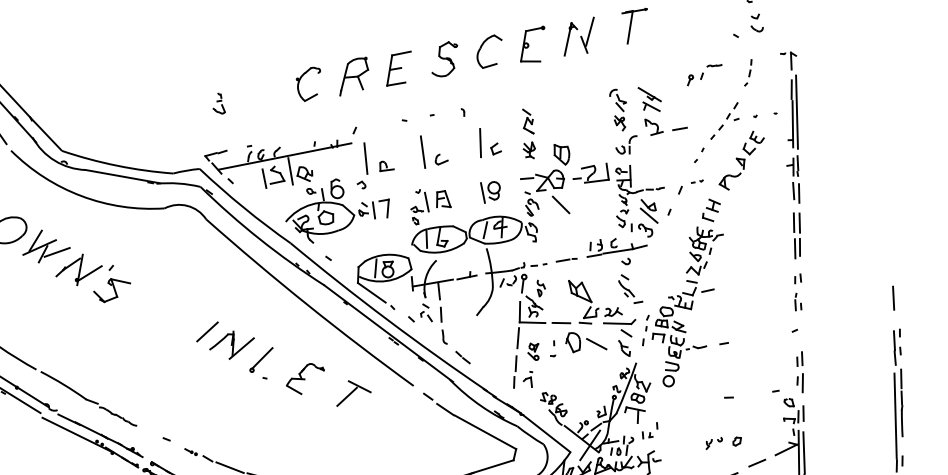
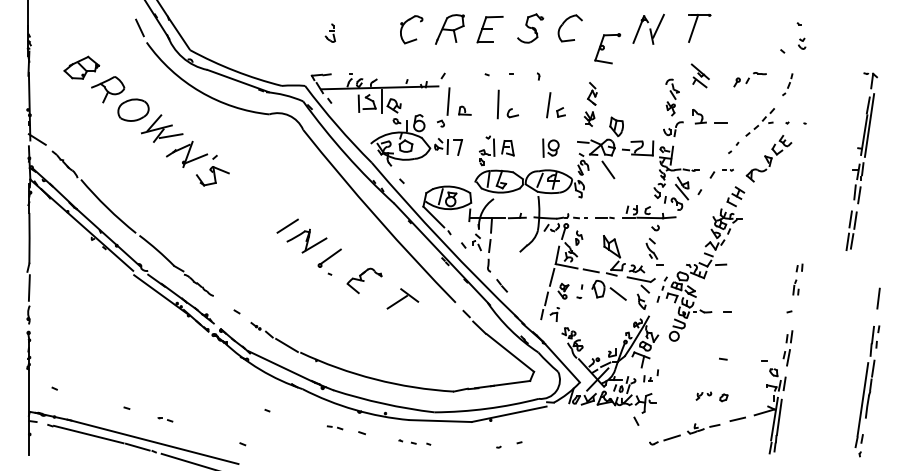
part: (755, 23) -> (801, 43), size x0.7
part: (532, 45) -> (607, 48), moved
part: (649, 99) -> (699, 75), moved
part: (794, 154) -> (861, 161), moved

